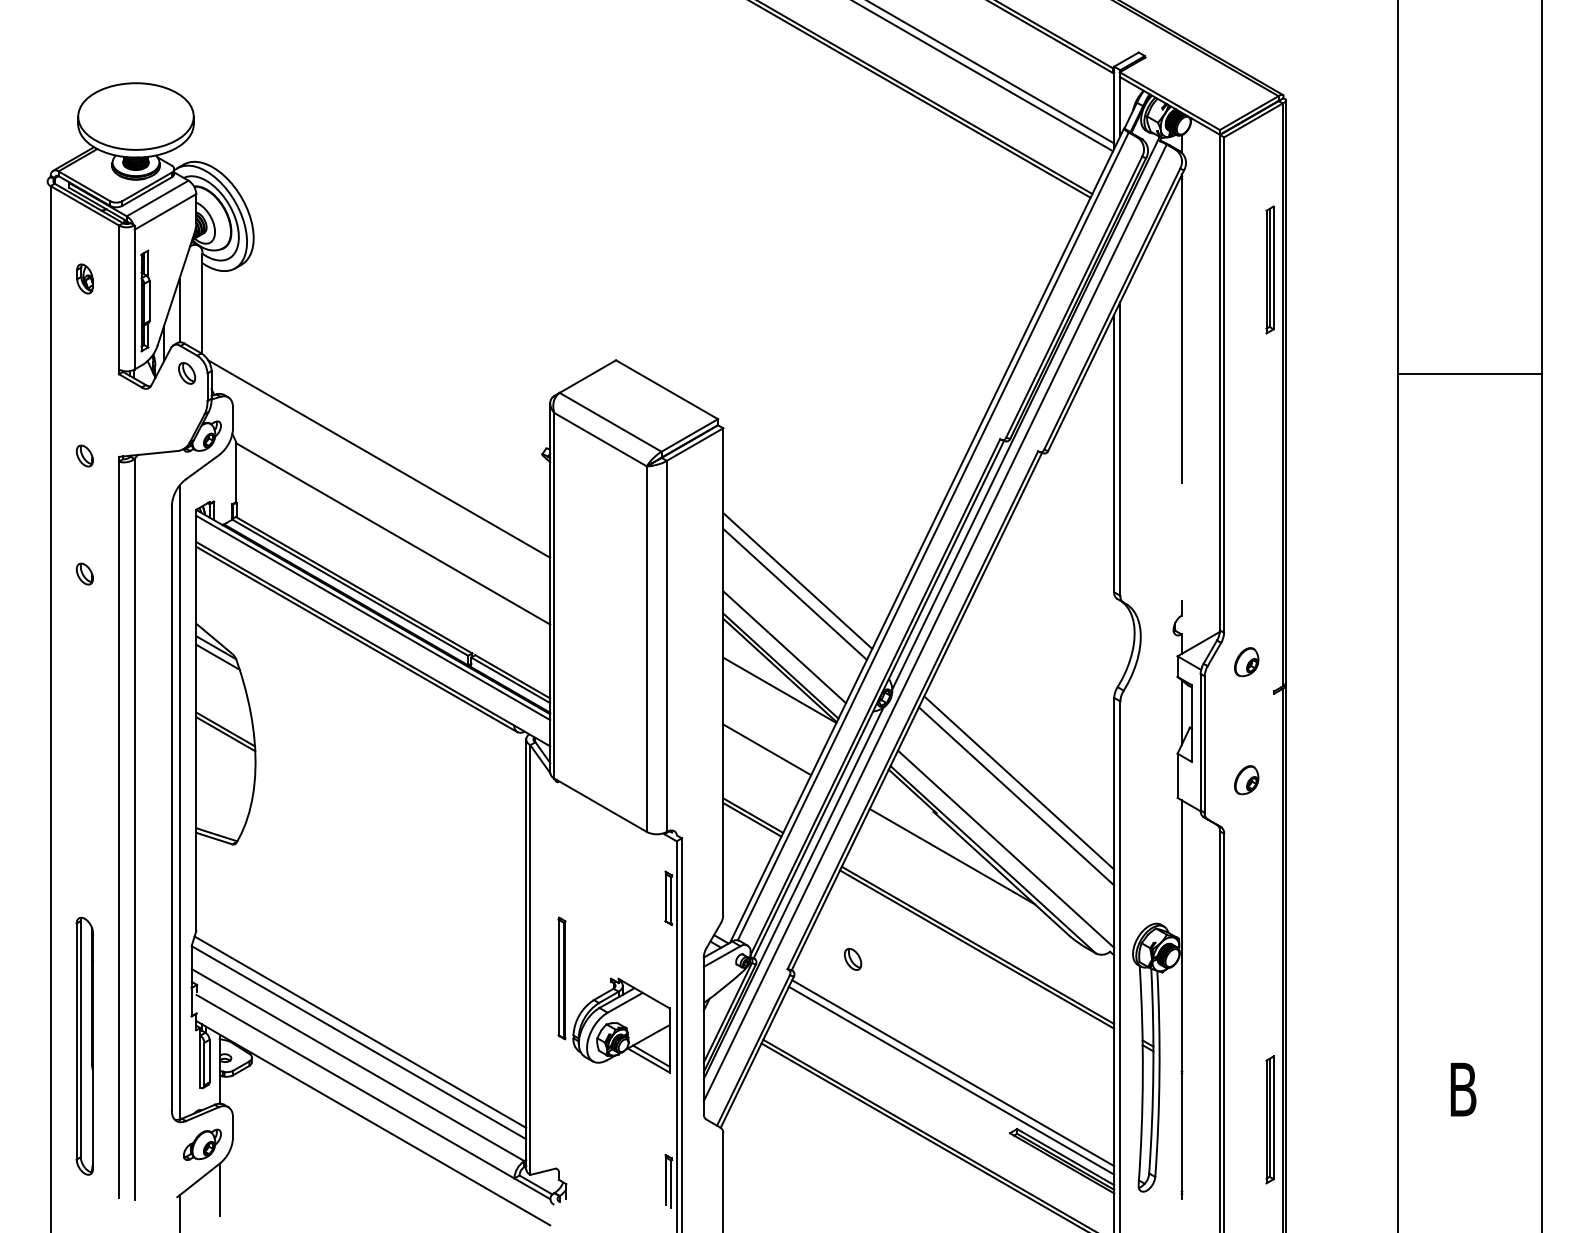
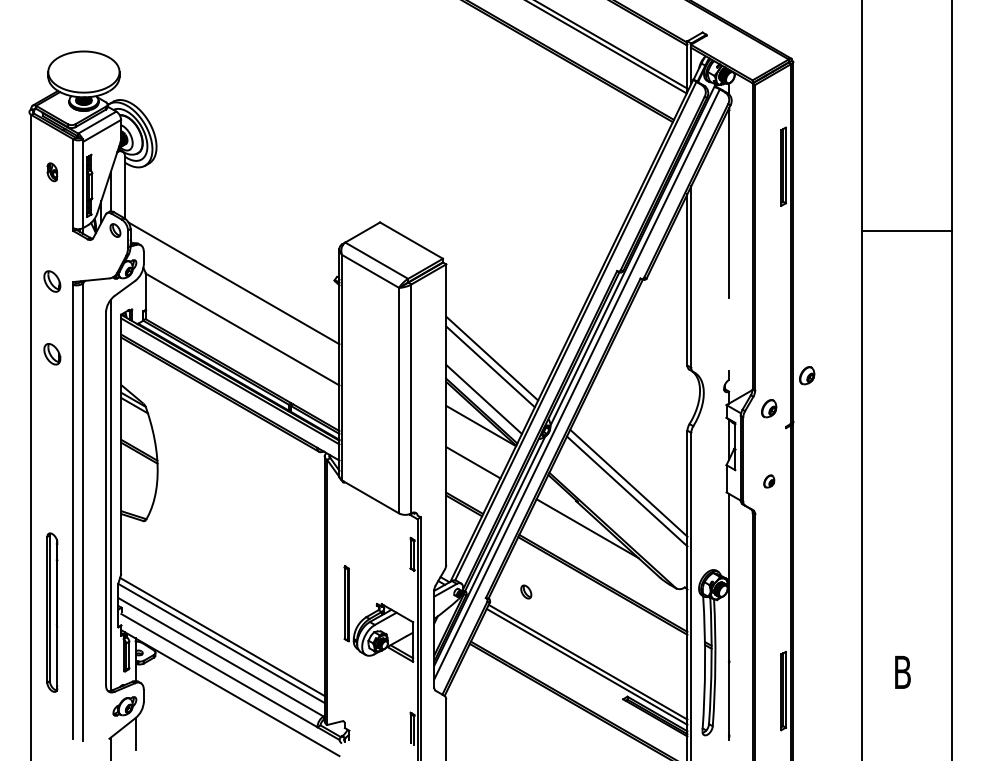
part: (85, 456) -> (52, 281), size x1.6
part: (85, 574) -> (52, 354), size x1.6
part: (1308, 608) -> (807, 375), added
part: (1247, 780) -> (769, 481), size x0.7
line: (1005, 848) -> (620, 523), removed
part: (85, 1046) -> (52, 612), moved

